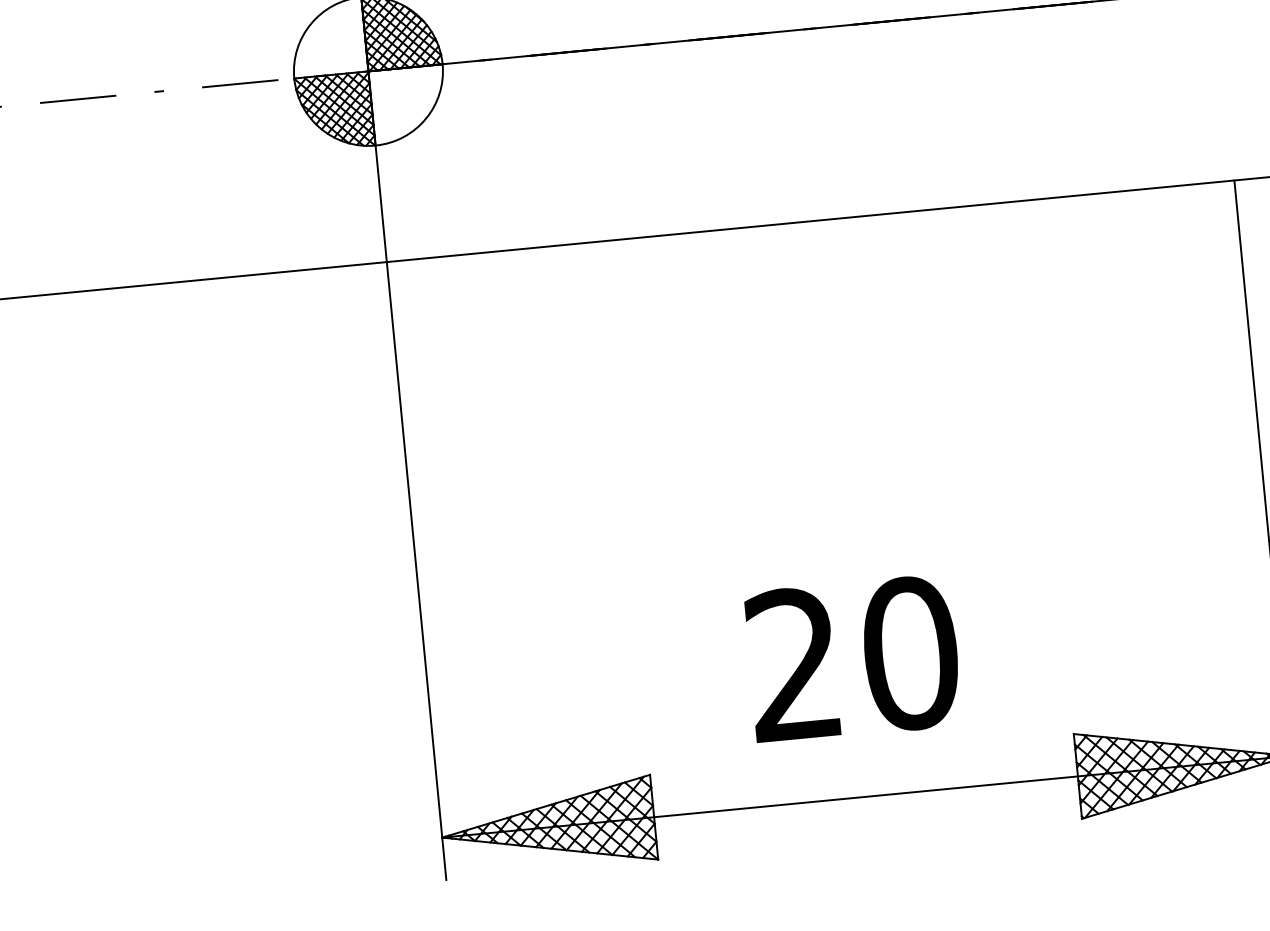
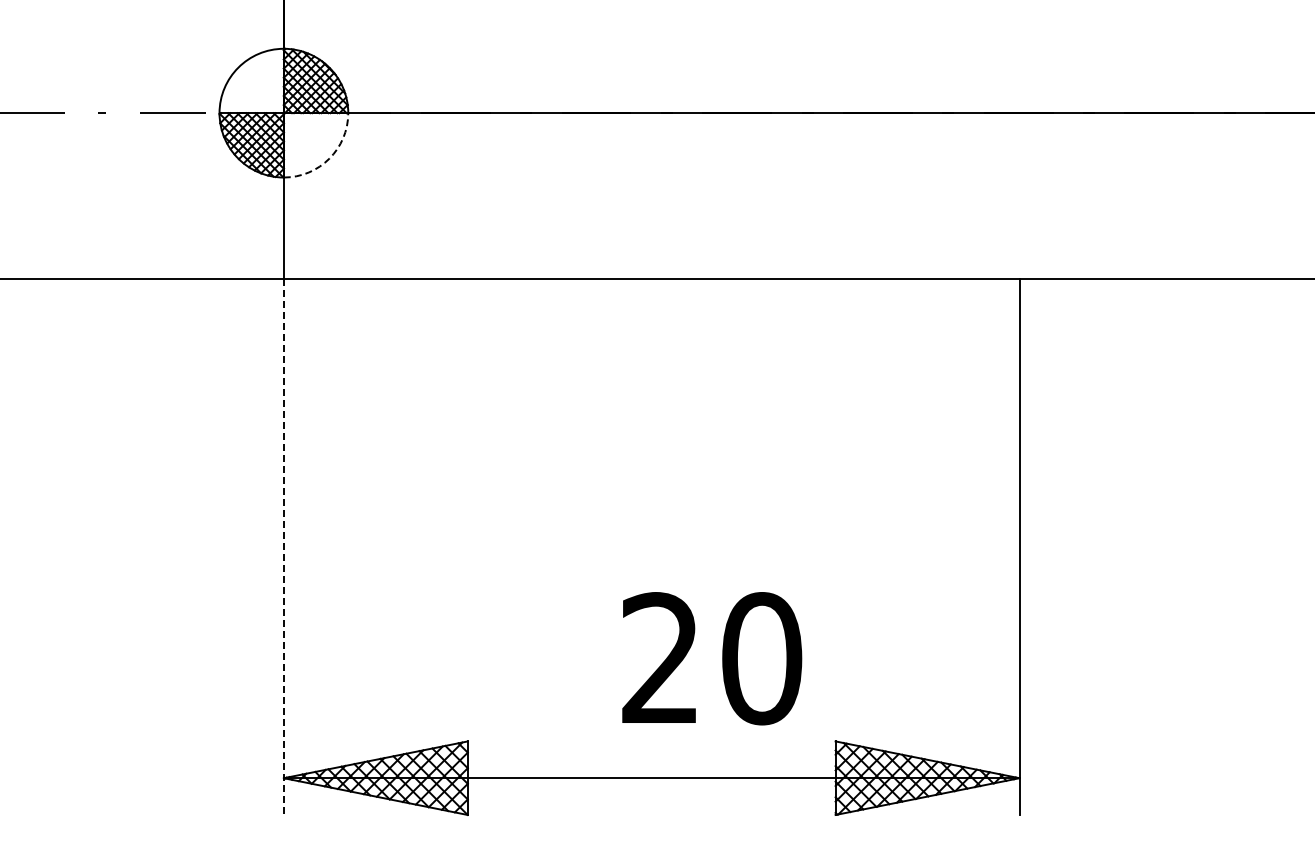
arc: (426, 118) -> (329, 158), solid -> dashed
line: (416, 571) -> (283, 547), solid -> dashed
text: (853, 658) -> (712, 658), moved

